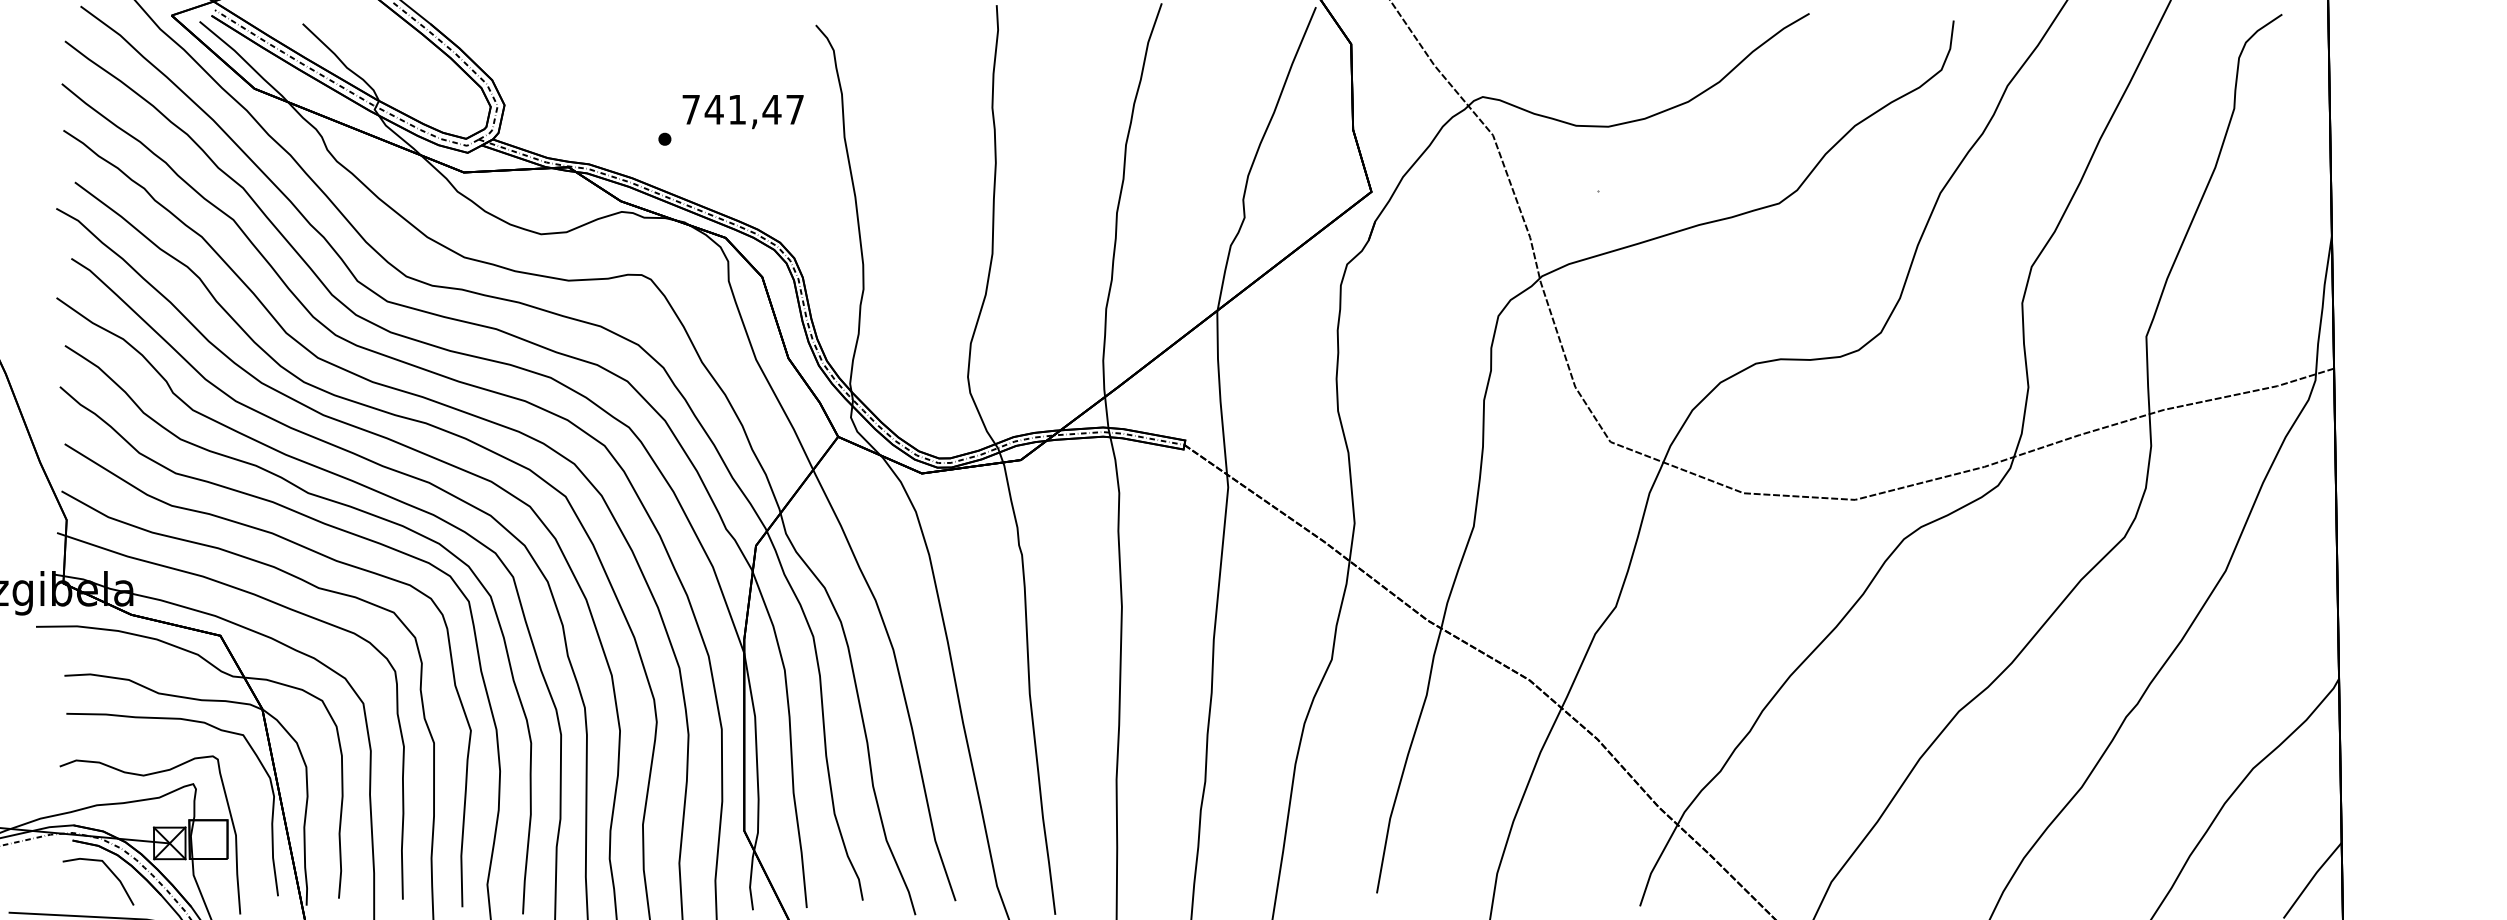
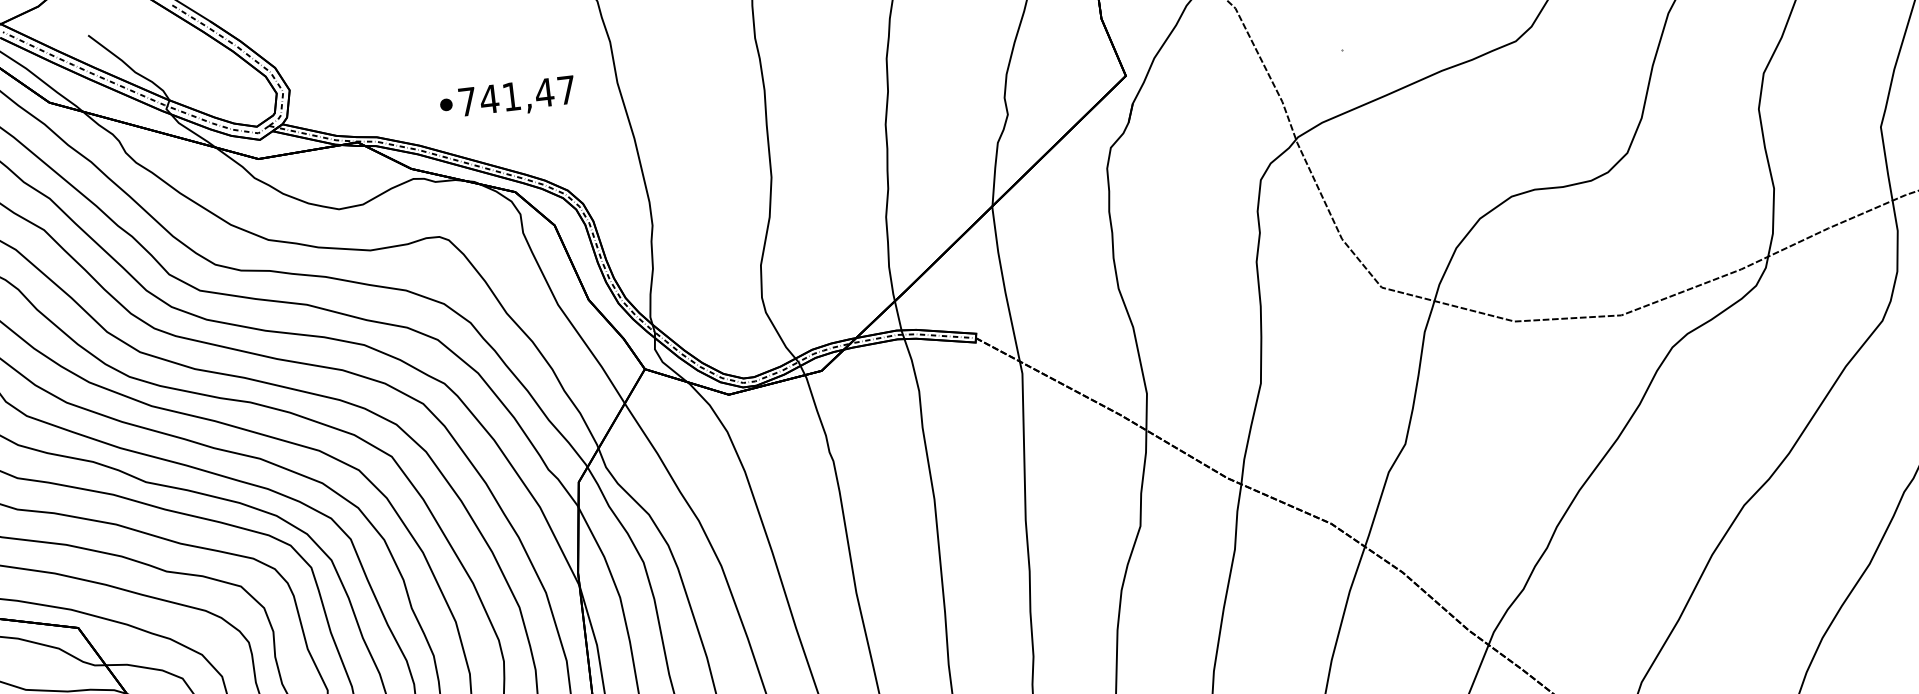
text: (742, 112) -> (516, 98), moved

